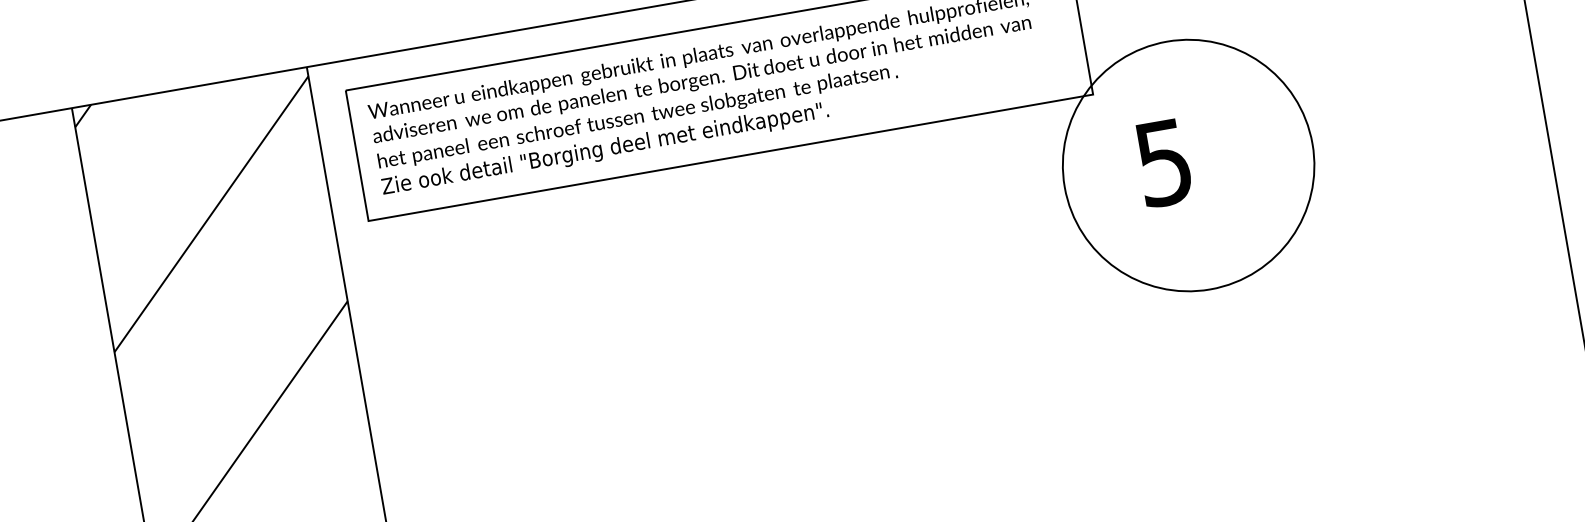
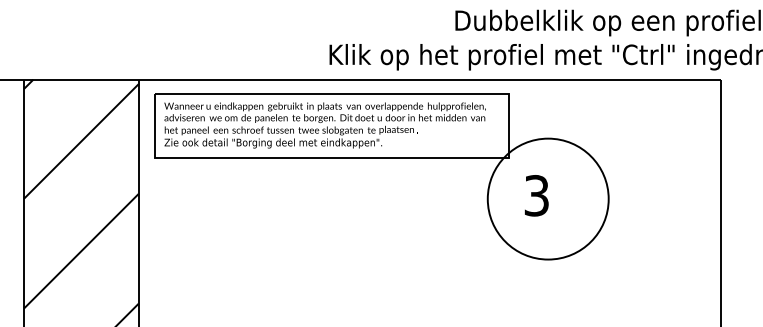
text: (1163, 162) -> (536, 195), 5 -> 3

